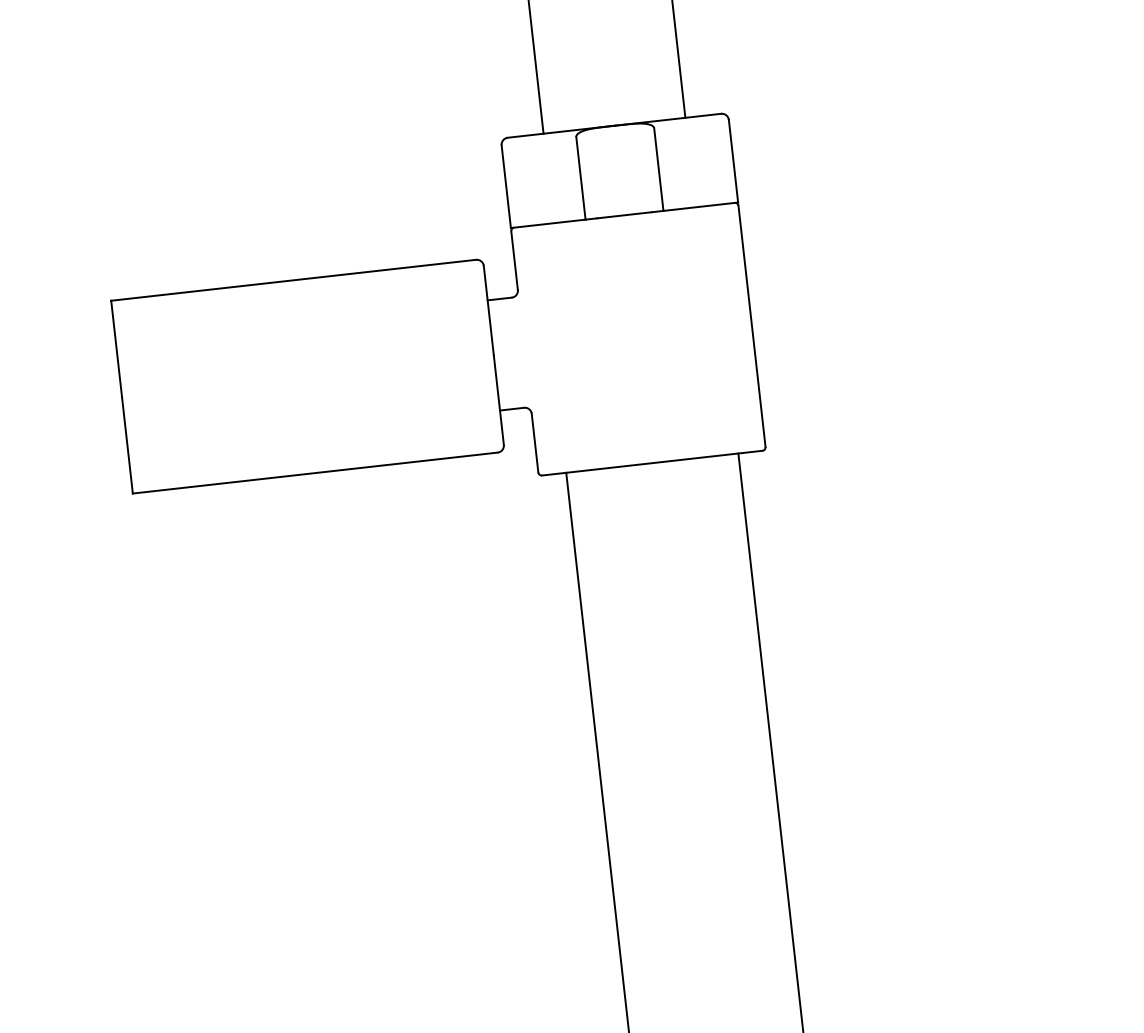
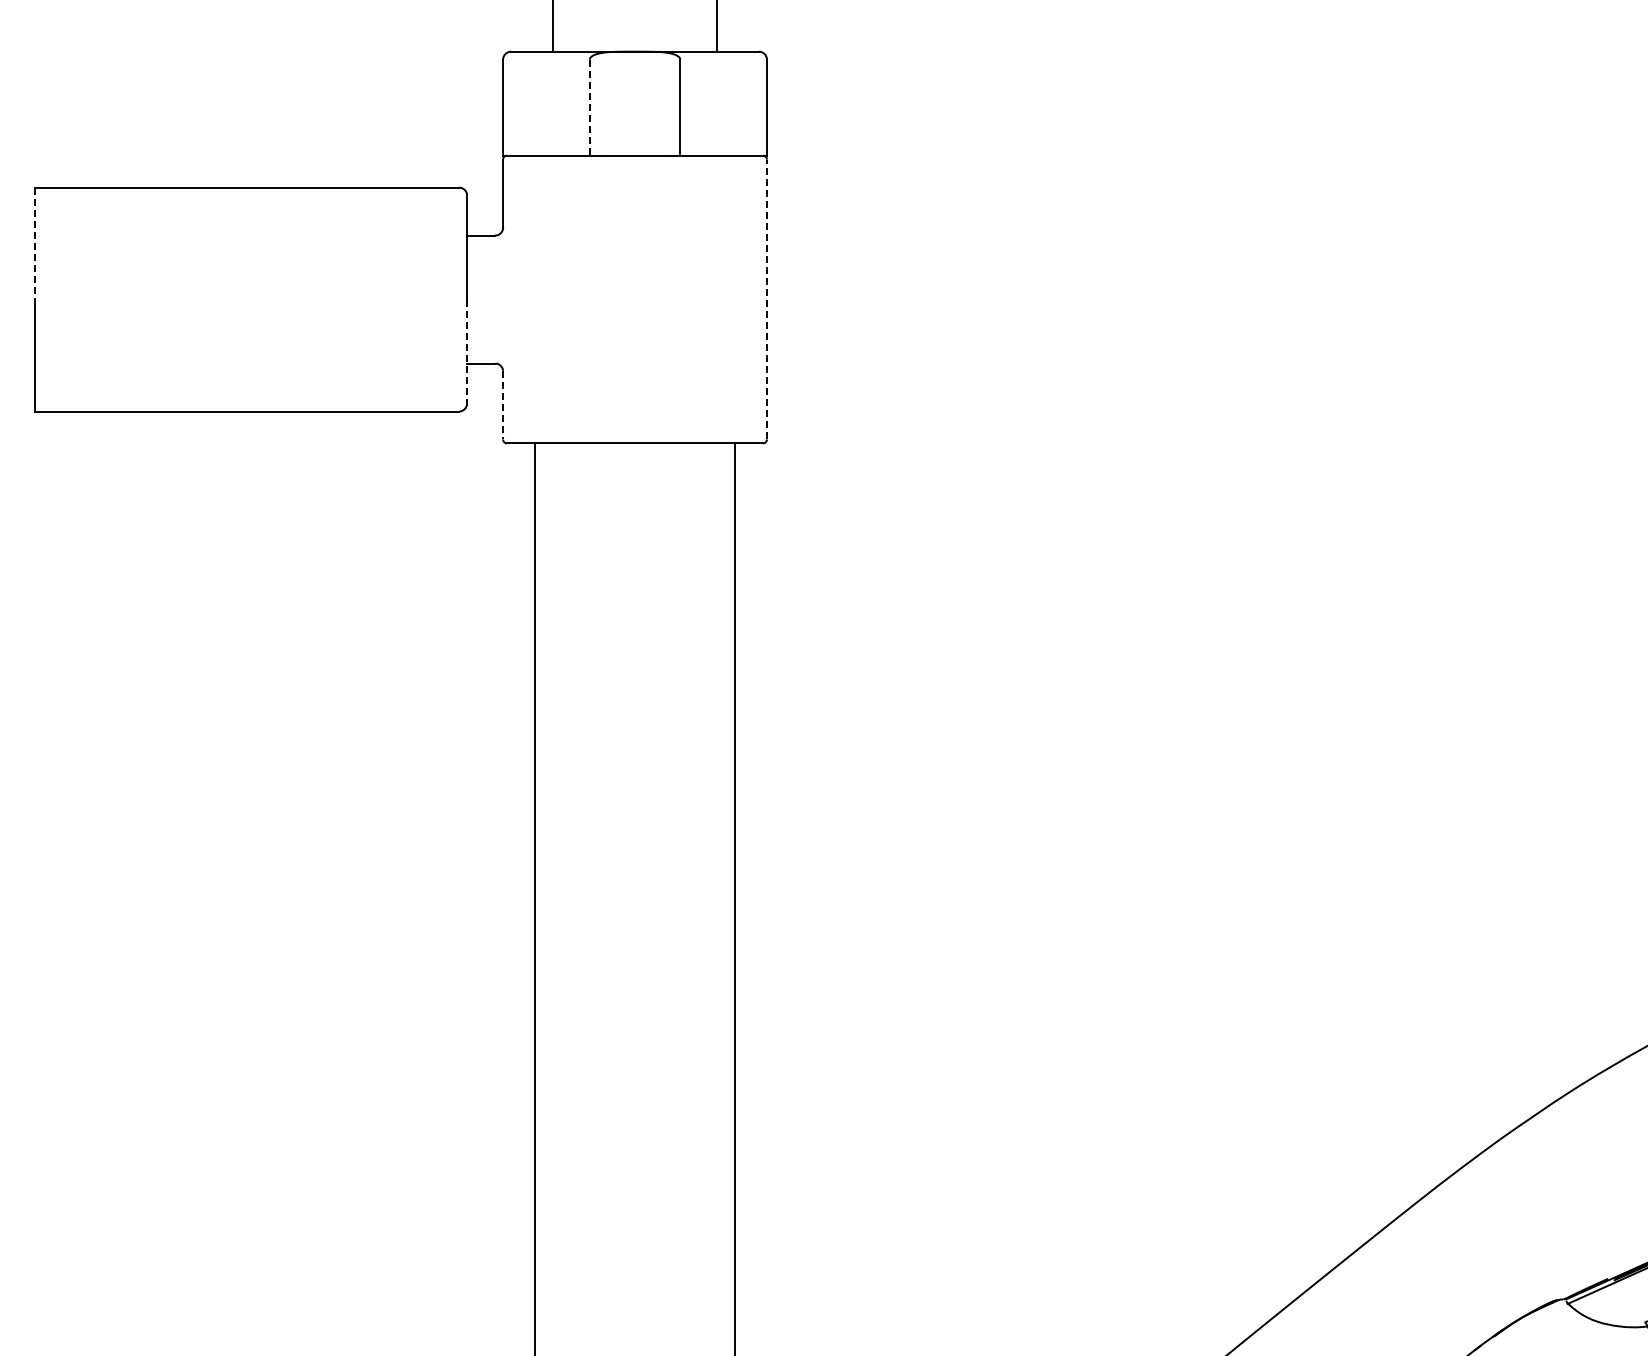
line: (580, 178) -> (589, 107), solid -> dashed
line: (751, 326) -> (766, 299), solid -> dashed
line: (116, 348) -> (35, 243), solid -> dashed
line: (499, 400) -> (467, 351), solid -> dashed
line: (535, 443) -> (503, 405), solid -> dashed

